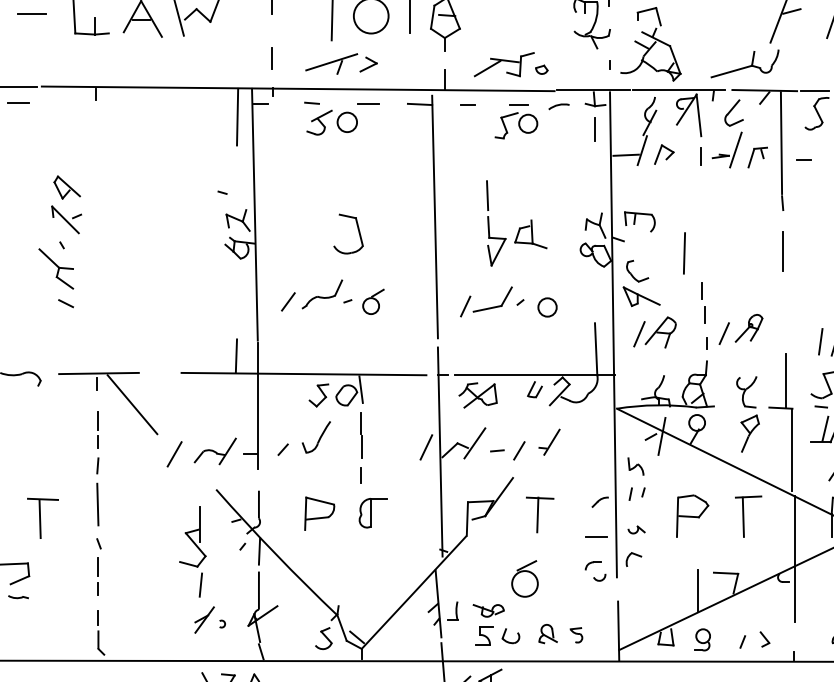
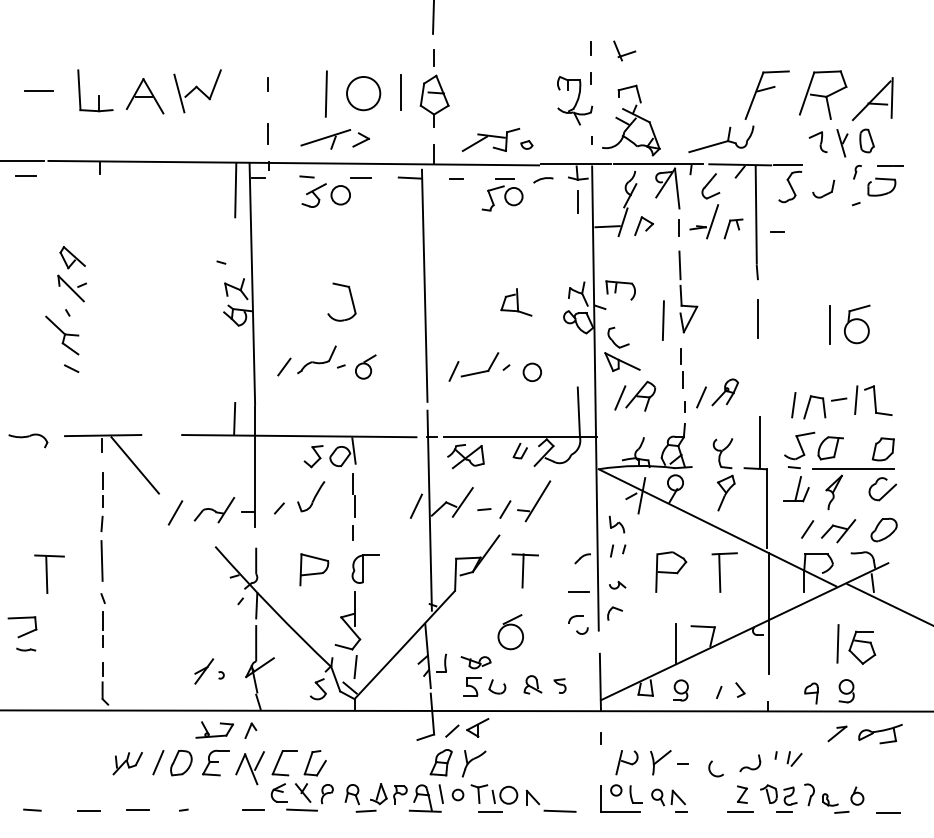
part: (489, 222) -> (681, 291), moved
part: (549, 442) -> (534, 501), size x1.67
part: (192, 551) -> (347, 634), moved

